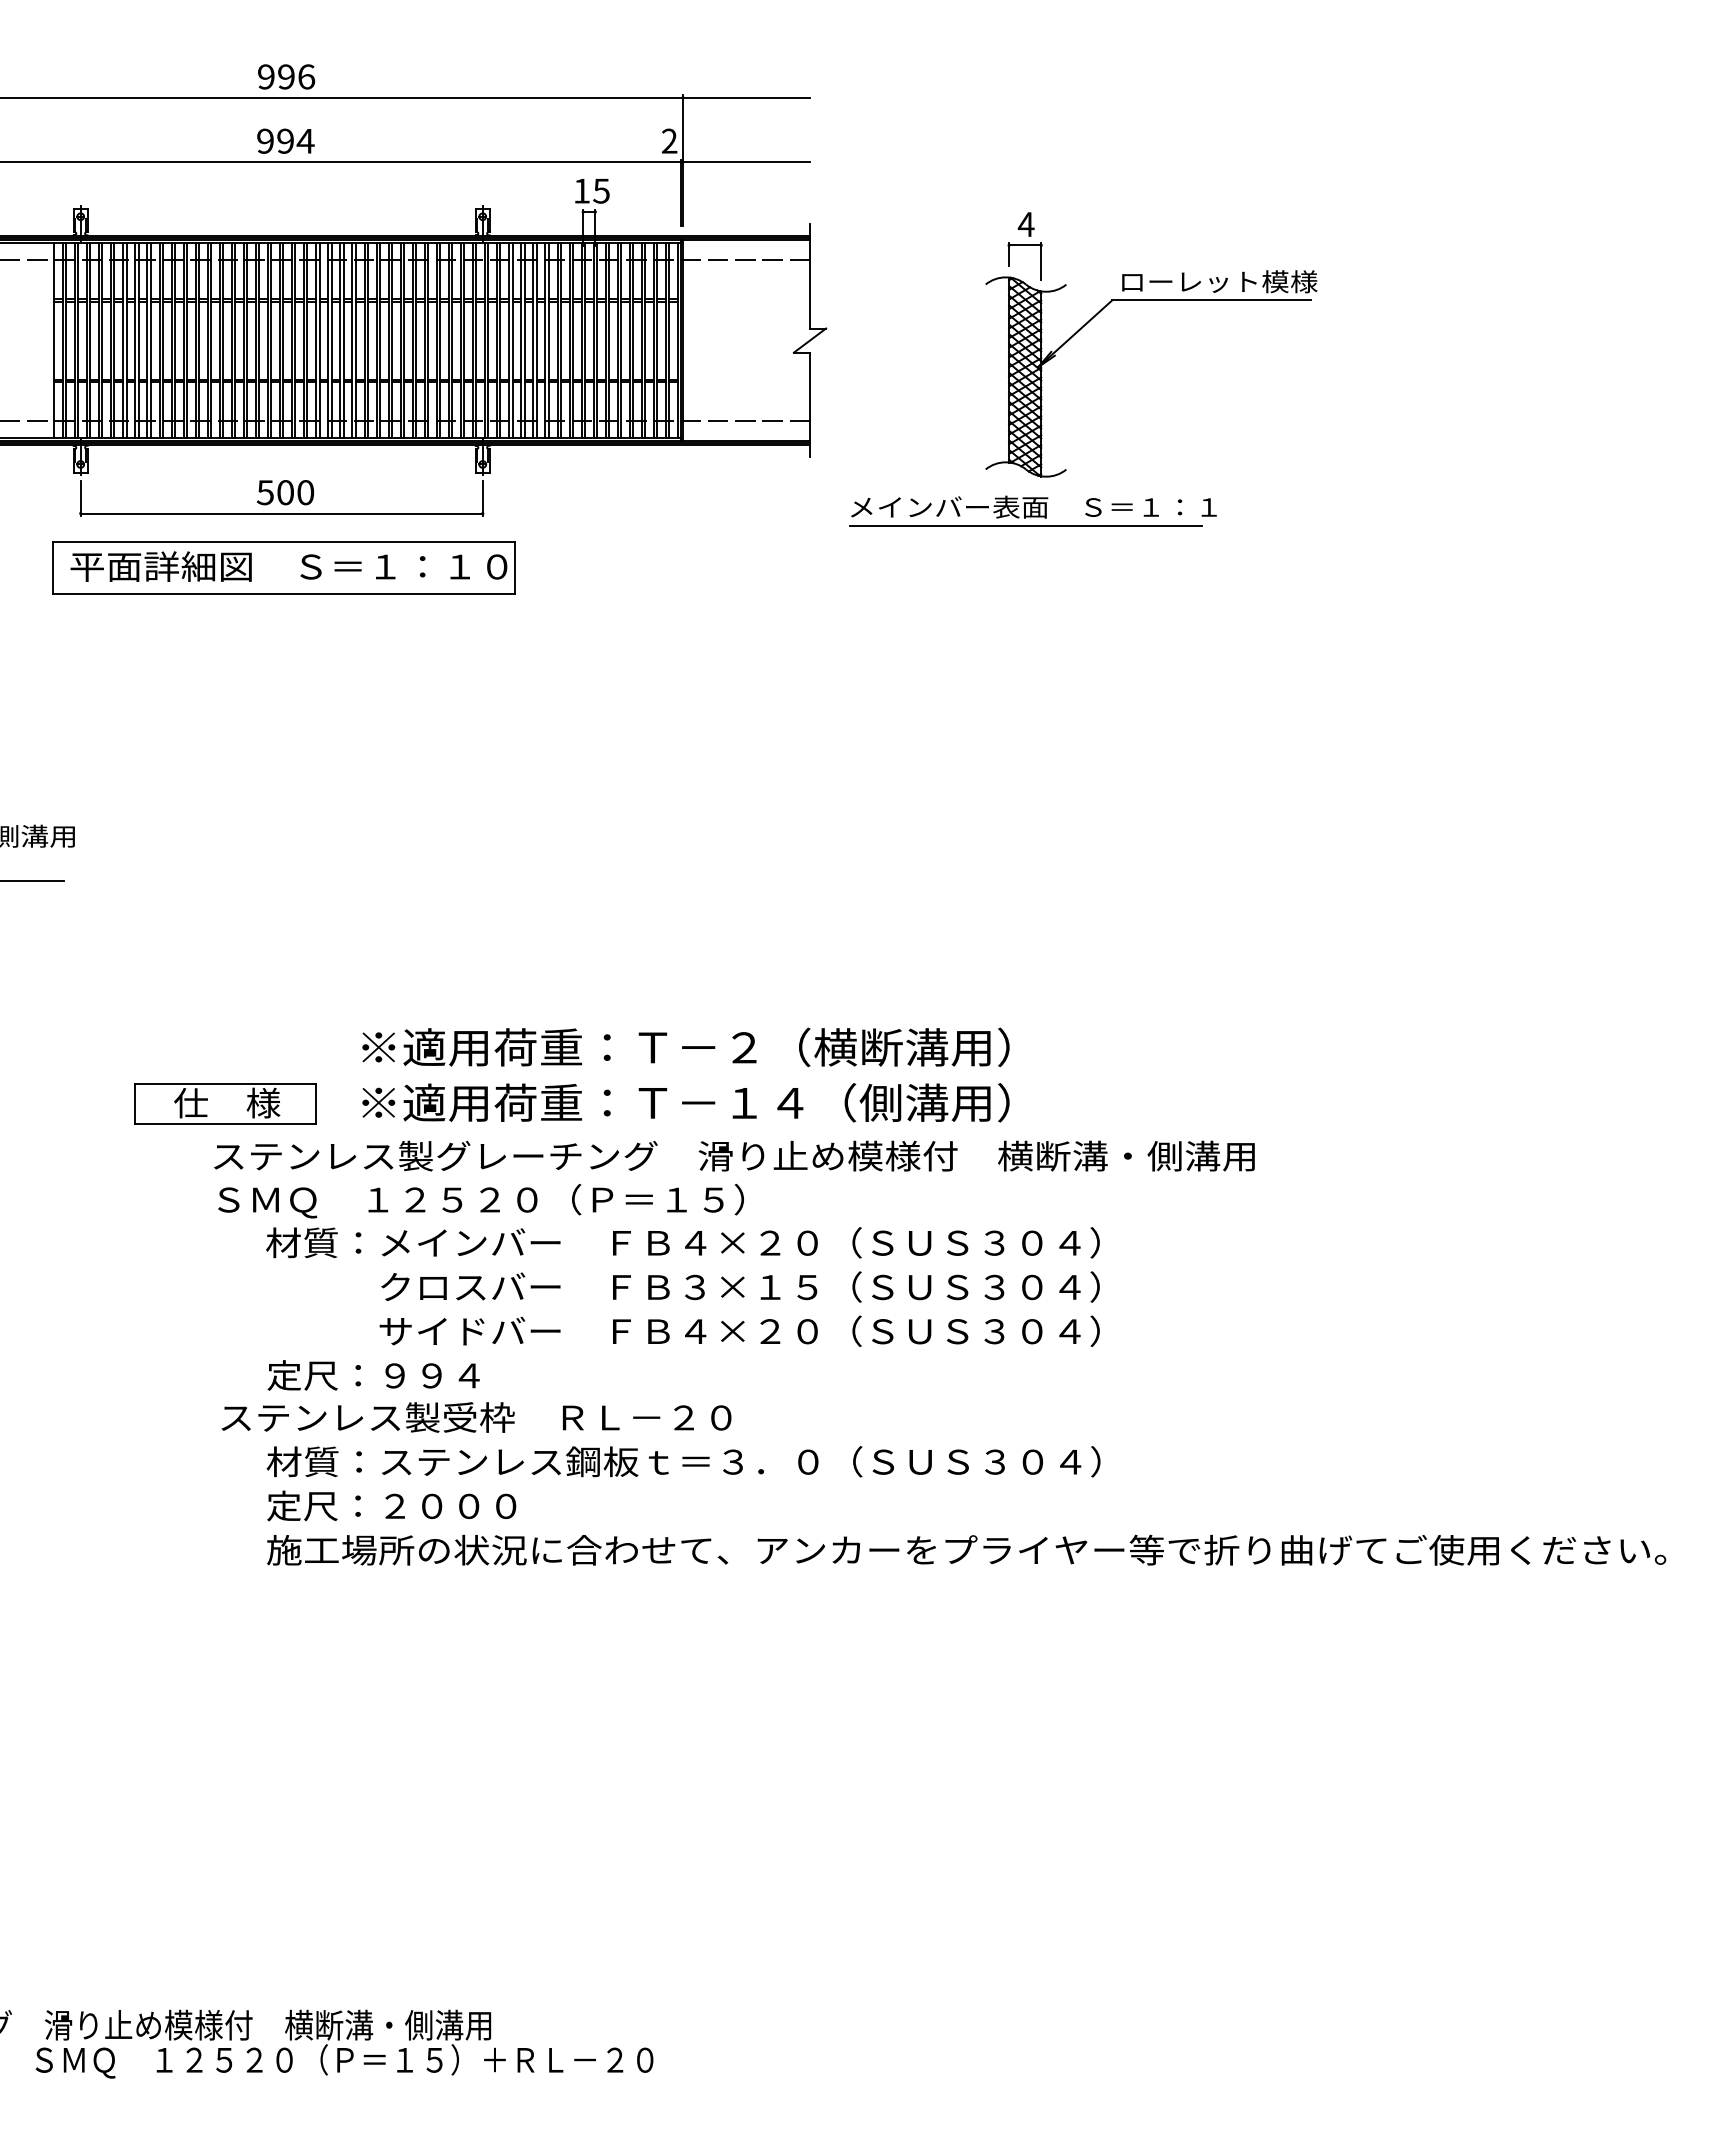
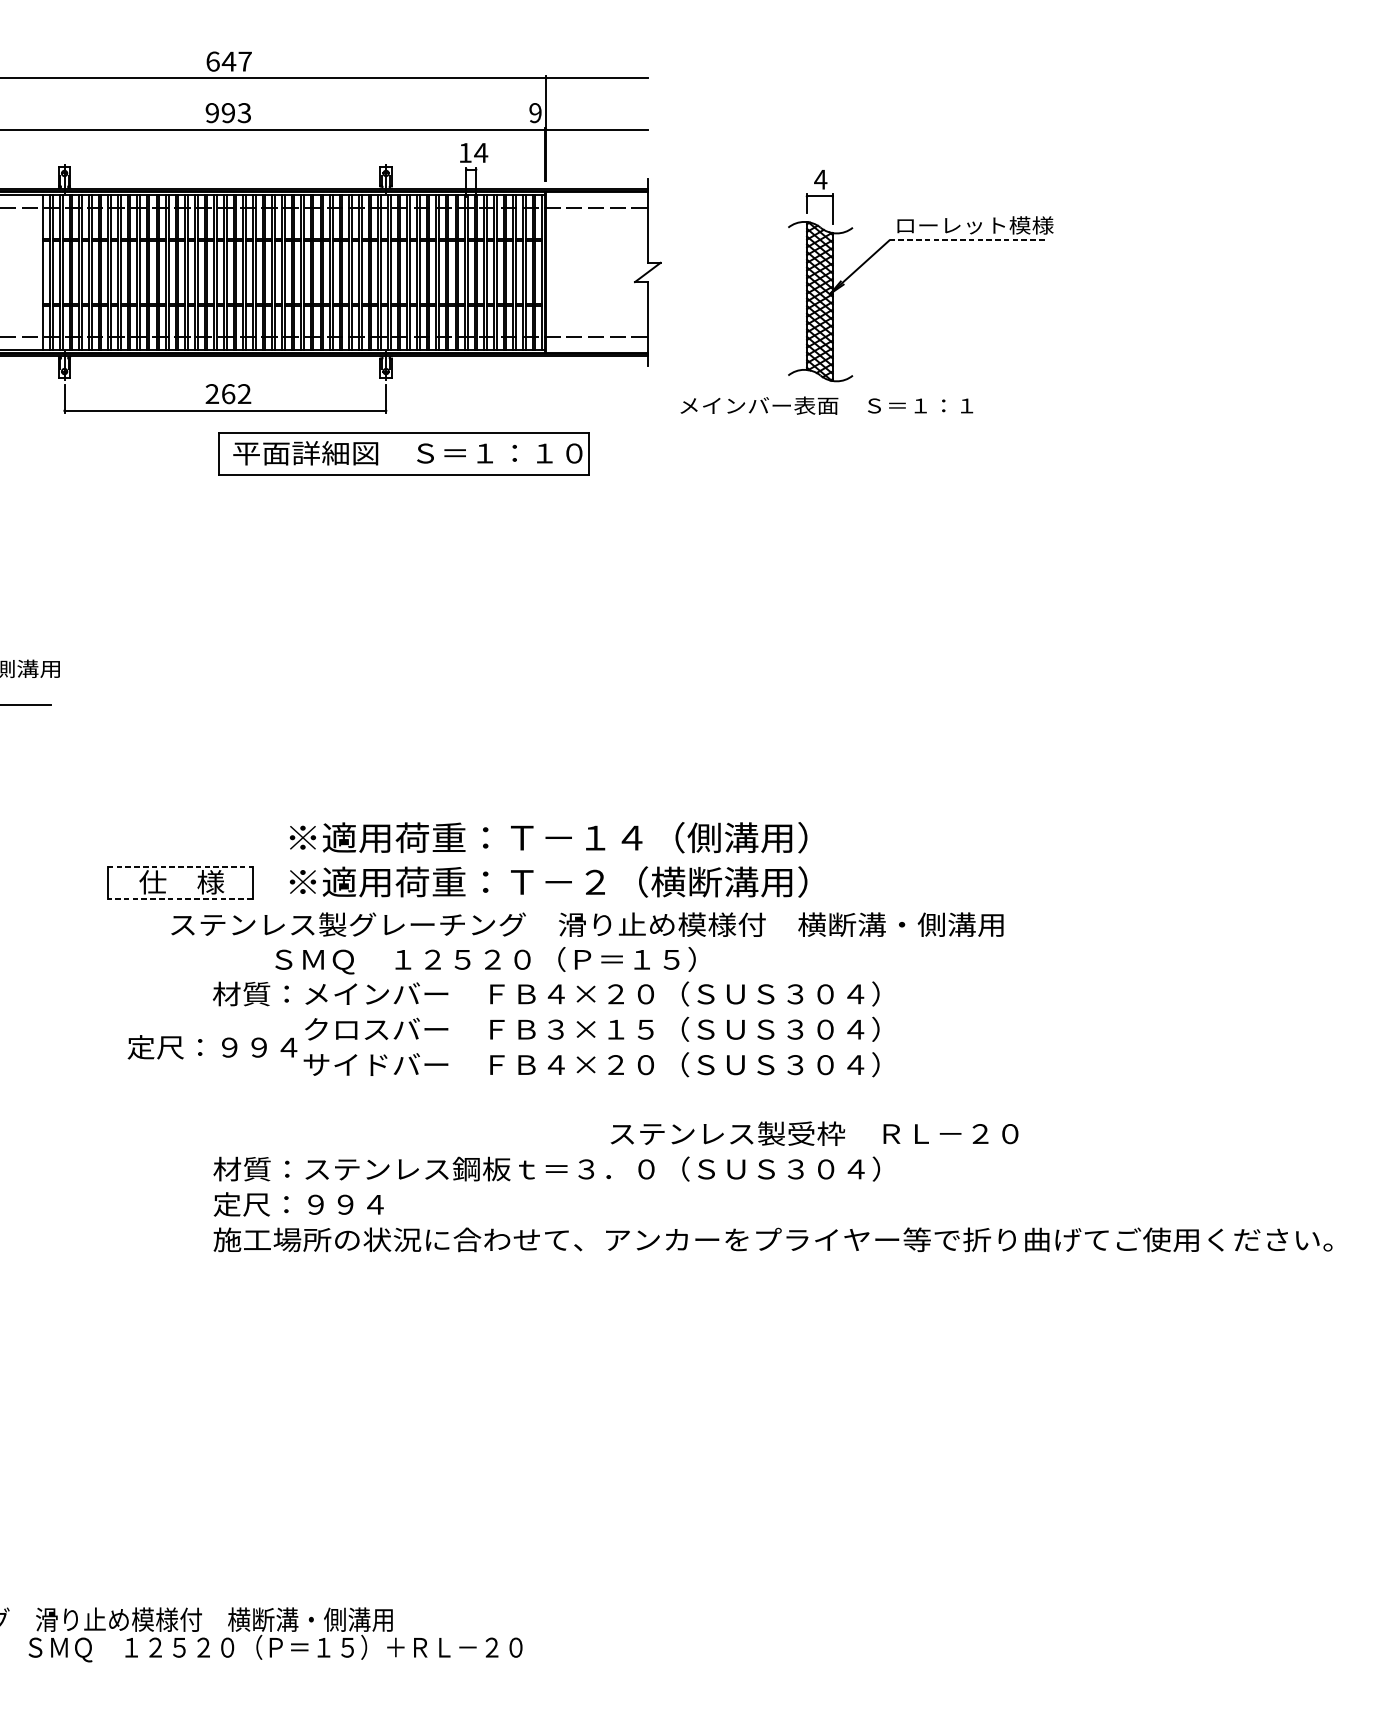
text: (286, 76) -> (229, 61), 996 -> 647
text: (305, 140) -> (244, 112), 994 -> 993
text: (669, 141) -> (535, 113), 2 -> 9
text: (601, 190) -> (481, 152), 15 -> 14
line: (1212, 300) -> (969, 240), solid -> dashed
text: (285, 492) -> (228, 393), 500 -> 262
line: (1026, 525) -> (820, 420), removed
part: (283, 567) -> (403, 453), moved
text: (817, 1047) -> (653, 837), ※適用荷重：Ｔ－２（横断溝用） -> ※適用荷重：Ｔ－１４（側溝用）
line: (225, 1084) -> (180, 867), solid -> dashed
text: (817, 1102) -> (653, 881), ※適用荷重：Ｔ－１４（側溝用） -> ※適用荷重：Ｔ－２（横断溝用）
line: (224, 1124) -> (179, 899), solid -> dashed
text: (480, 1201) -> (485, 960), moved
text: (373, 1375) -> (212, 1047), moved
text: (476, 1417) -> (814, 1133), moved
text: (450, 1506) -> (360, 1204), 定尺：２０００ -> 定尺：９９４

